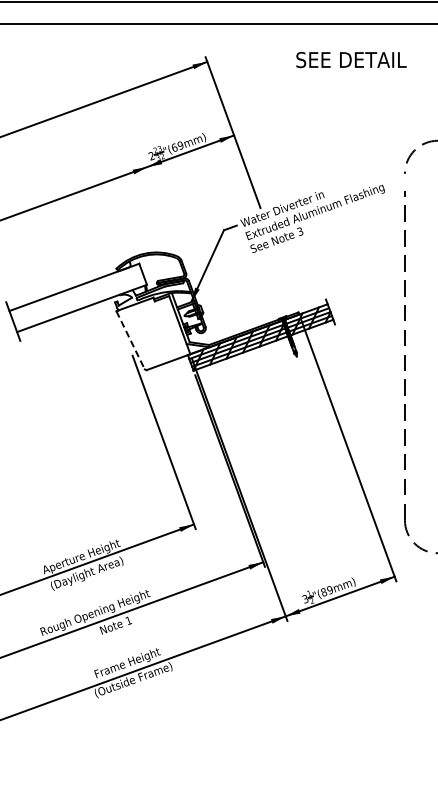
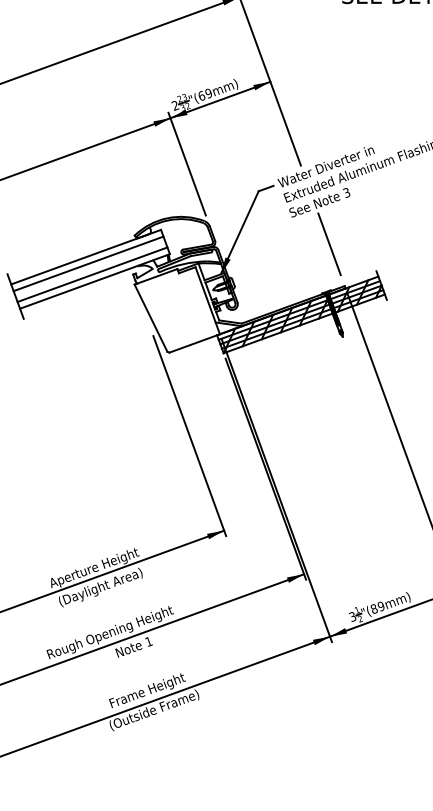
line: (161, 206) -> (186, 163), added
line: (285, 275) -> (329, 243), added
line: (76, 292) -> (88, 263), added
line: (79, 302) -> (92, 274), added
line: (130, 340) -> (150, 318), dashed -> solid

